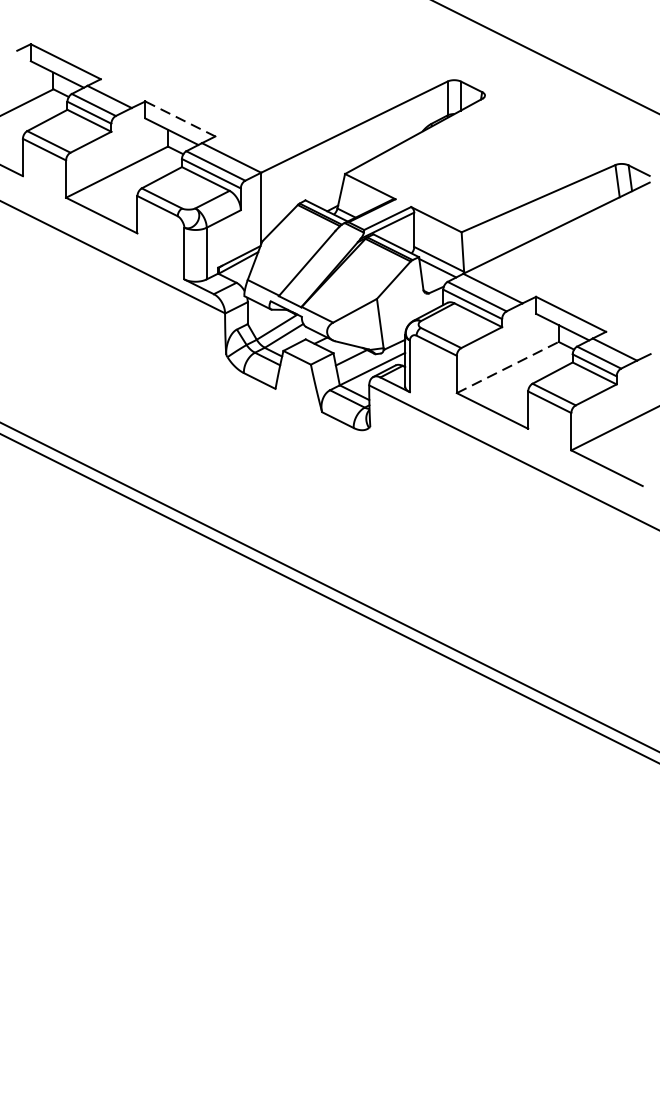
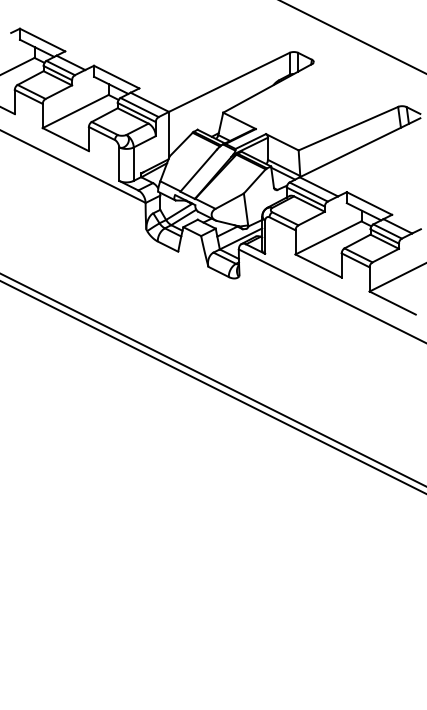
line: (181, 119) -> (117, 77), dashed -> solid
line: (507, 366) -> (328, 237), dashed -> solid

